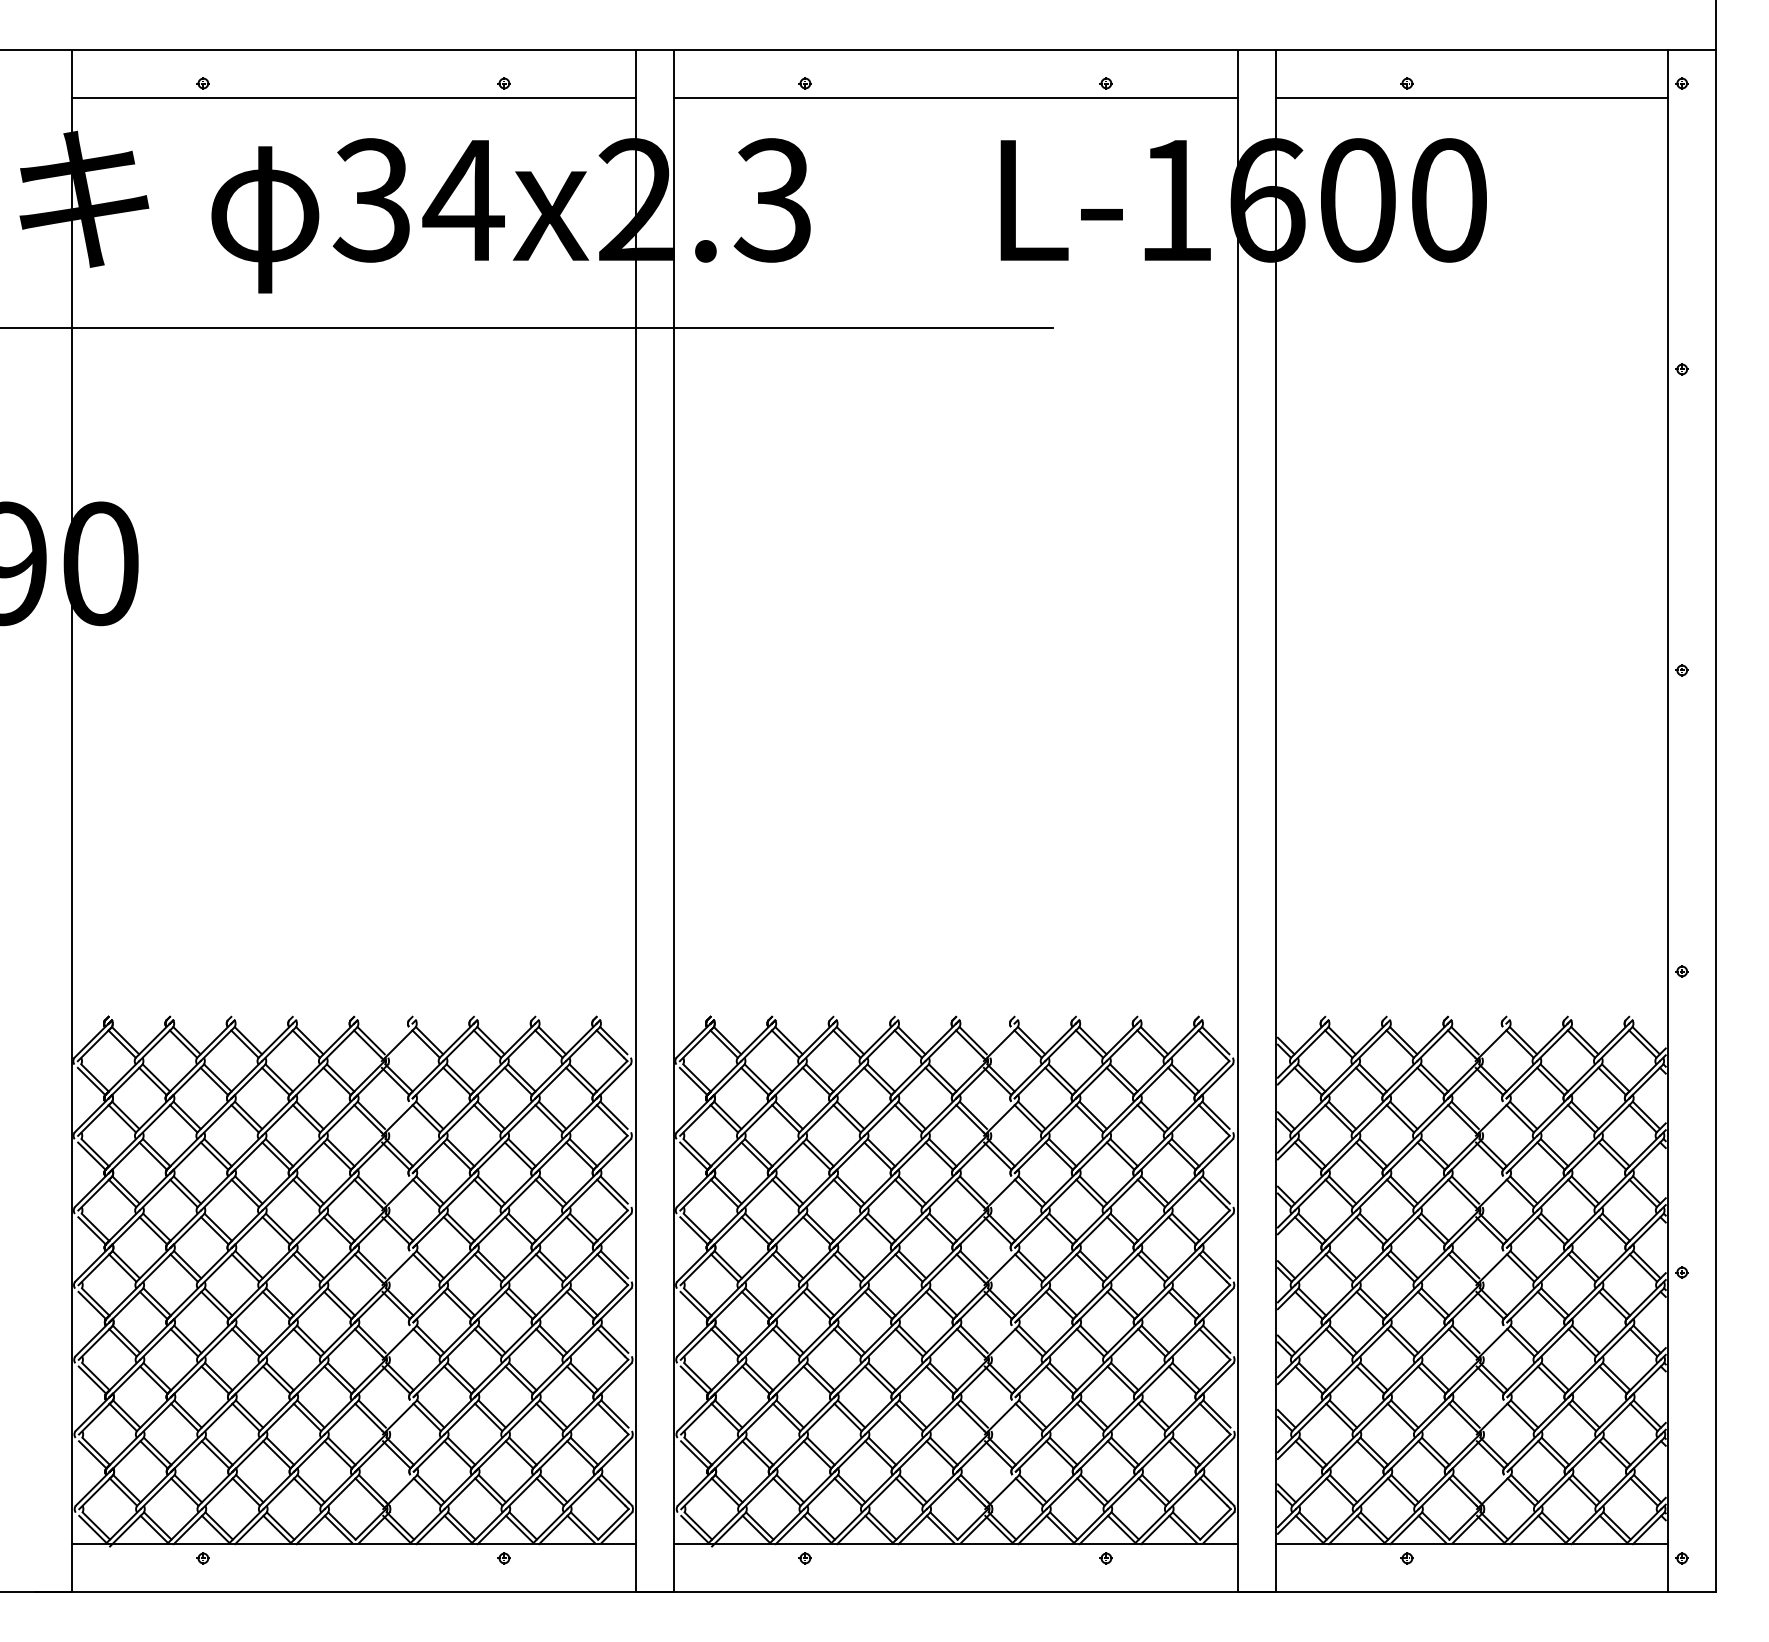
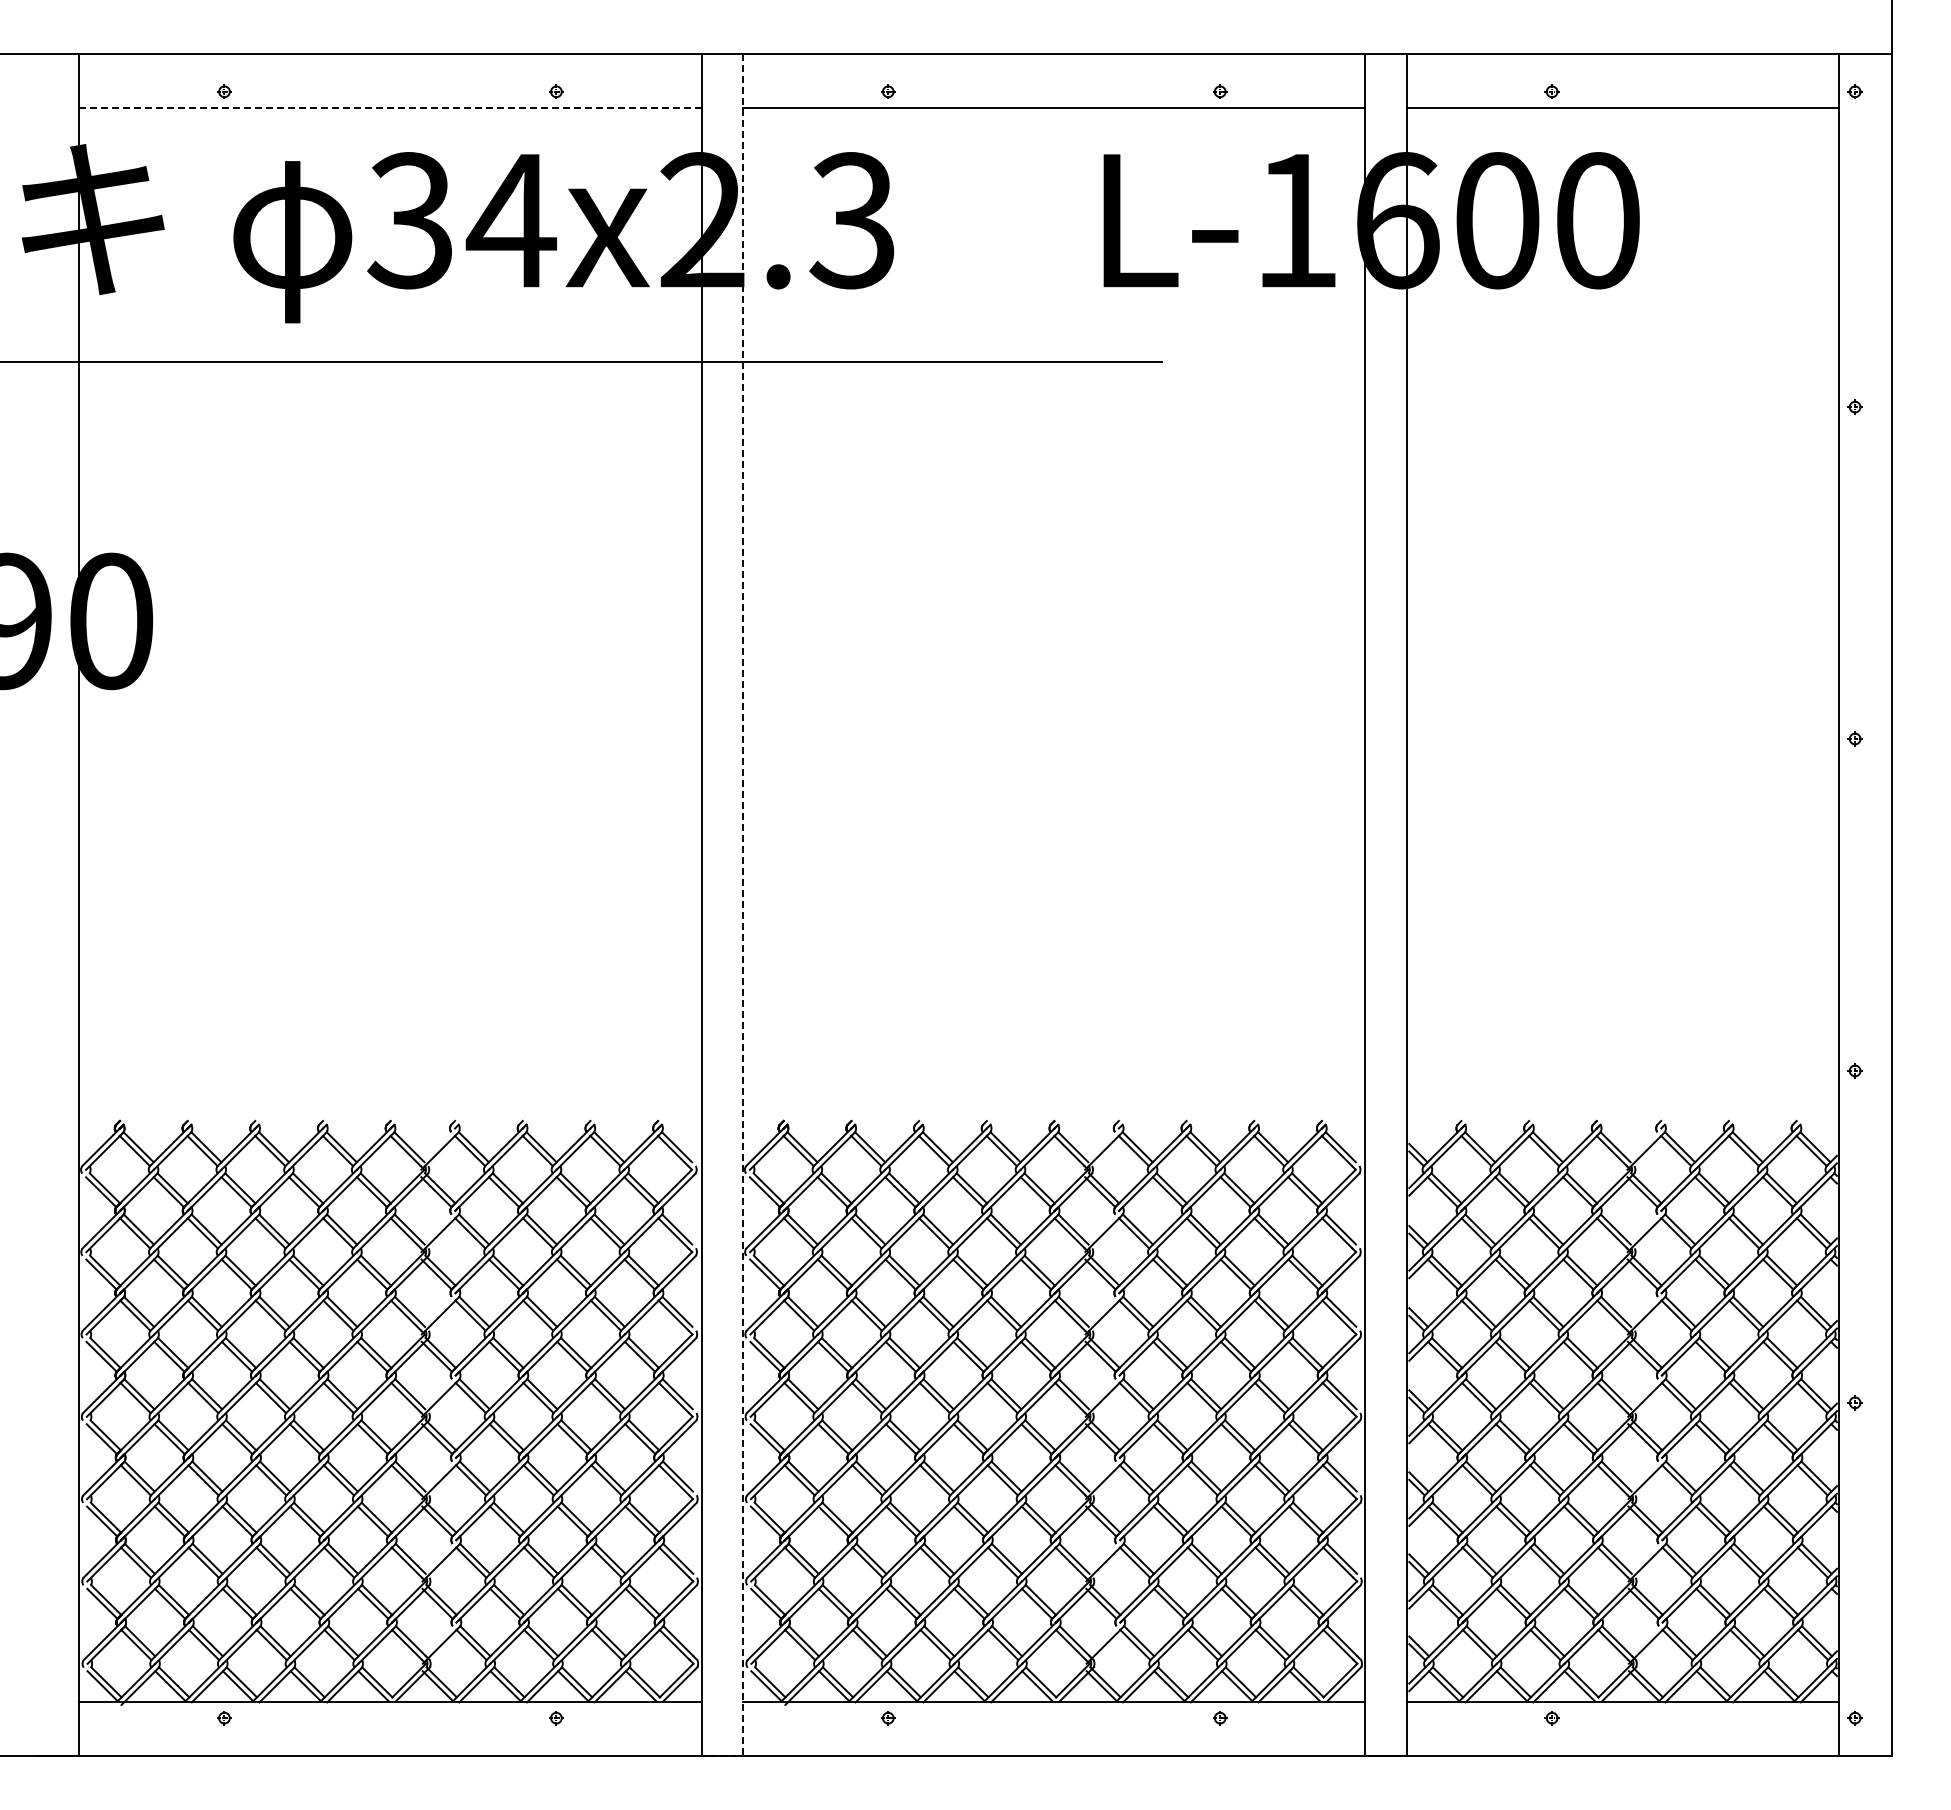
line: (353, 97) -> (389, 107), solid -> dashed
line: (674, 840) -> (743, 926), solid -> dashed

